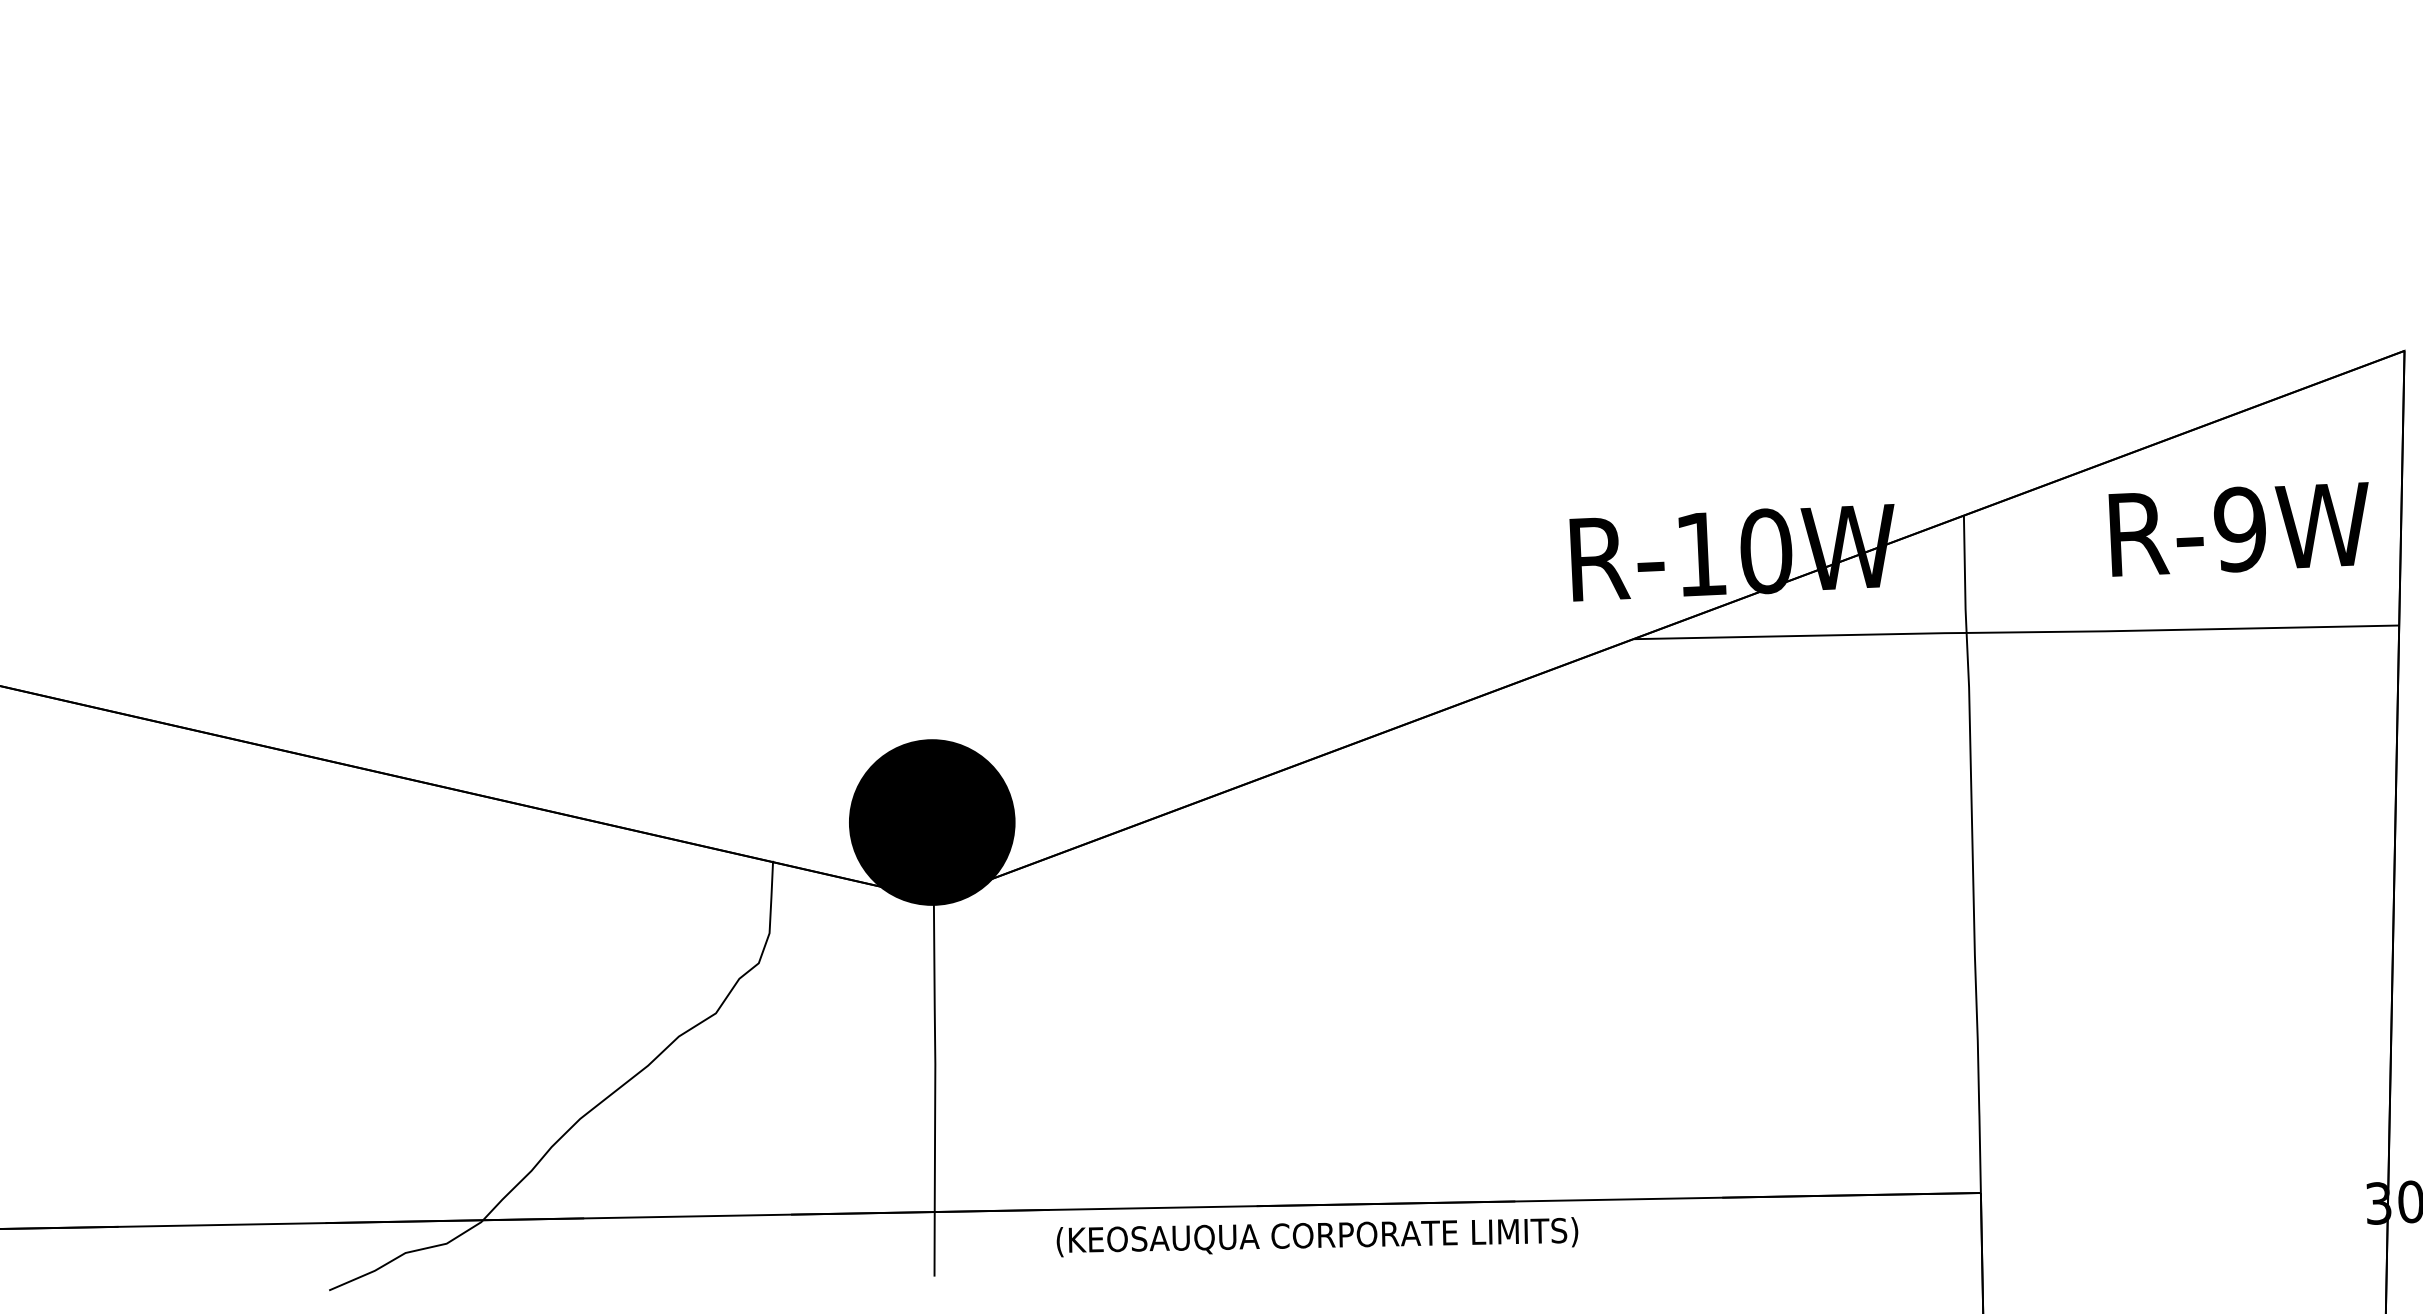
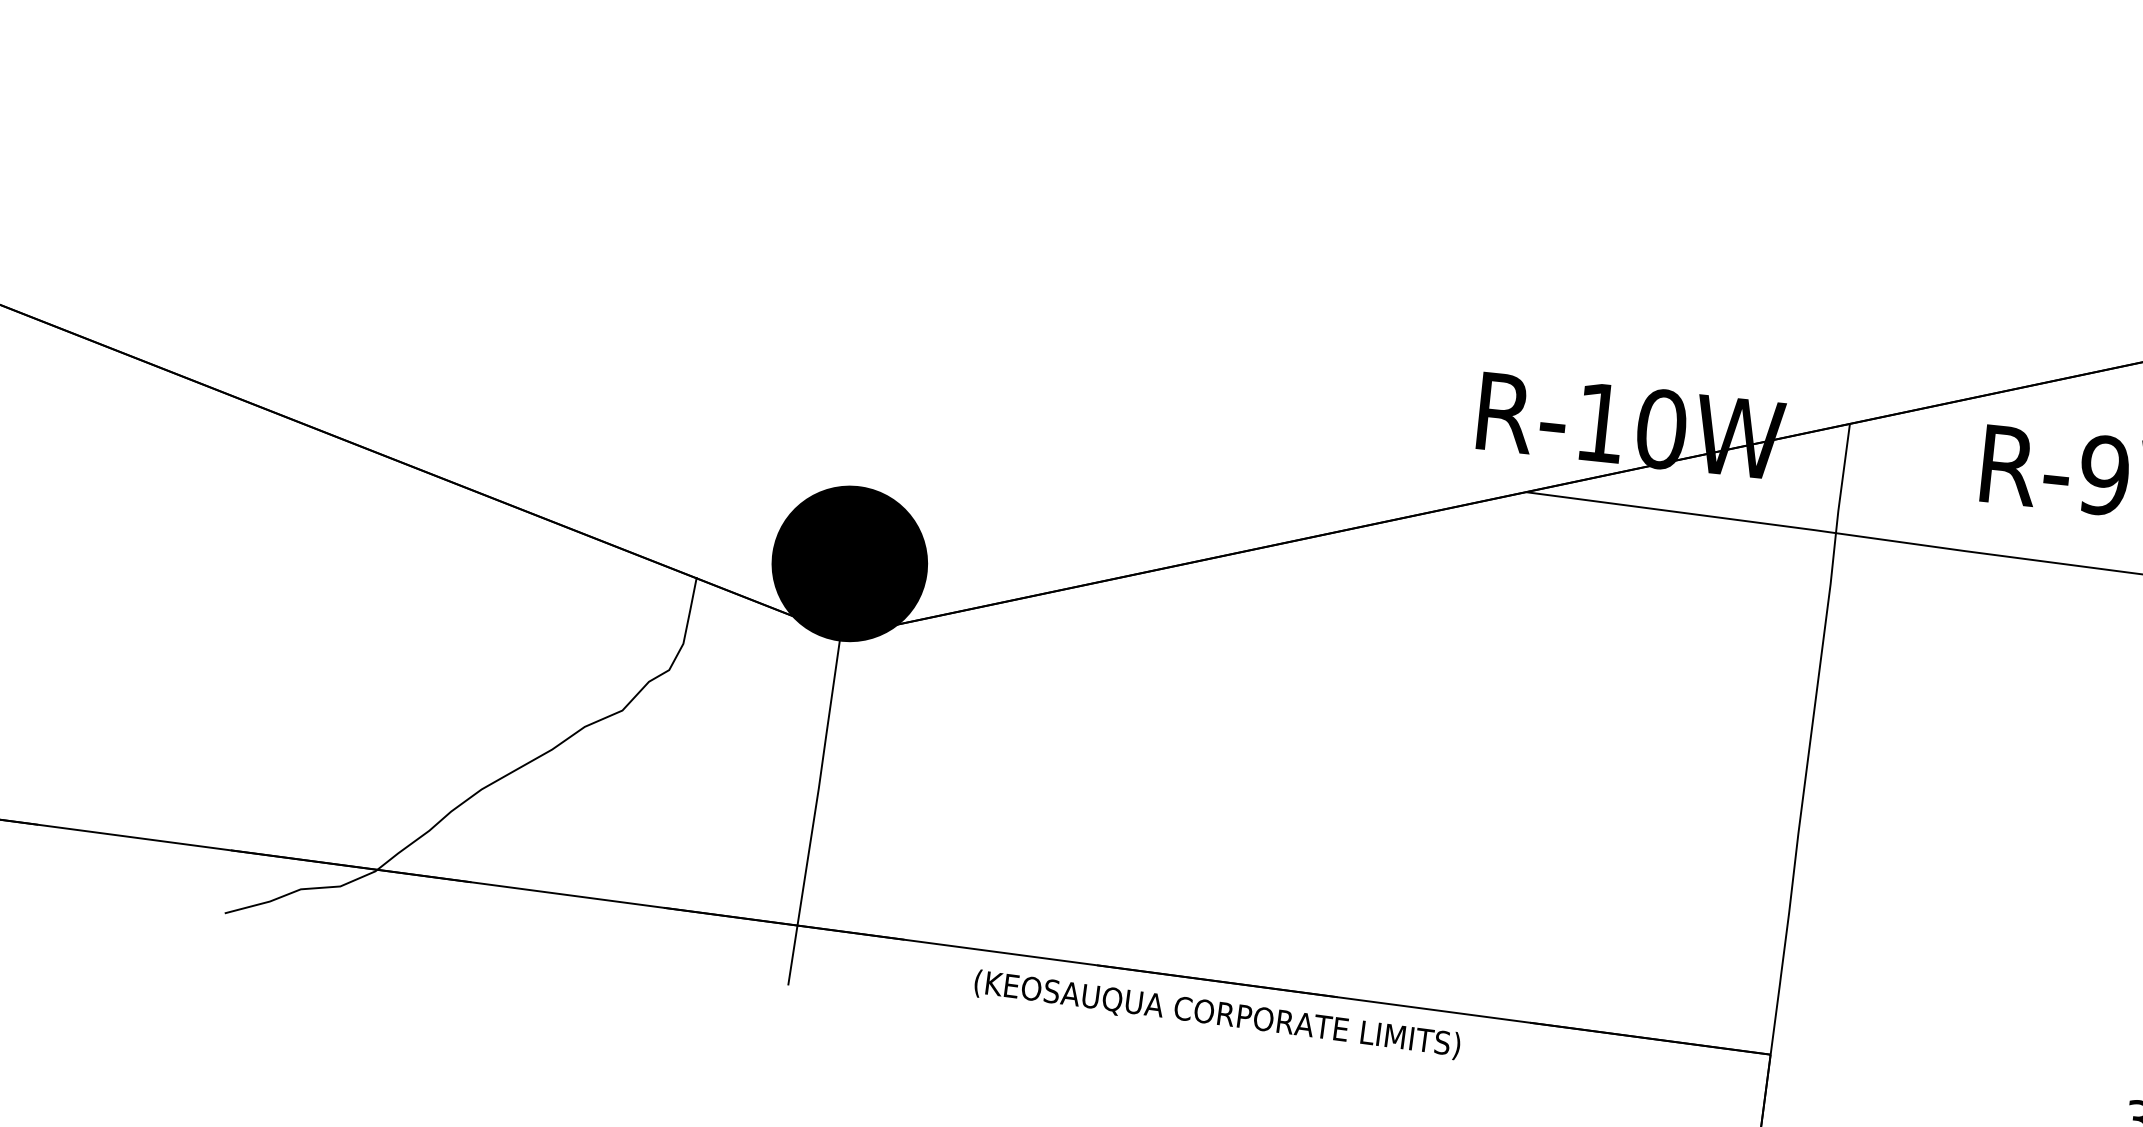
text: (1317, 1237) -> (1217, 1015), moved

